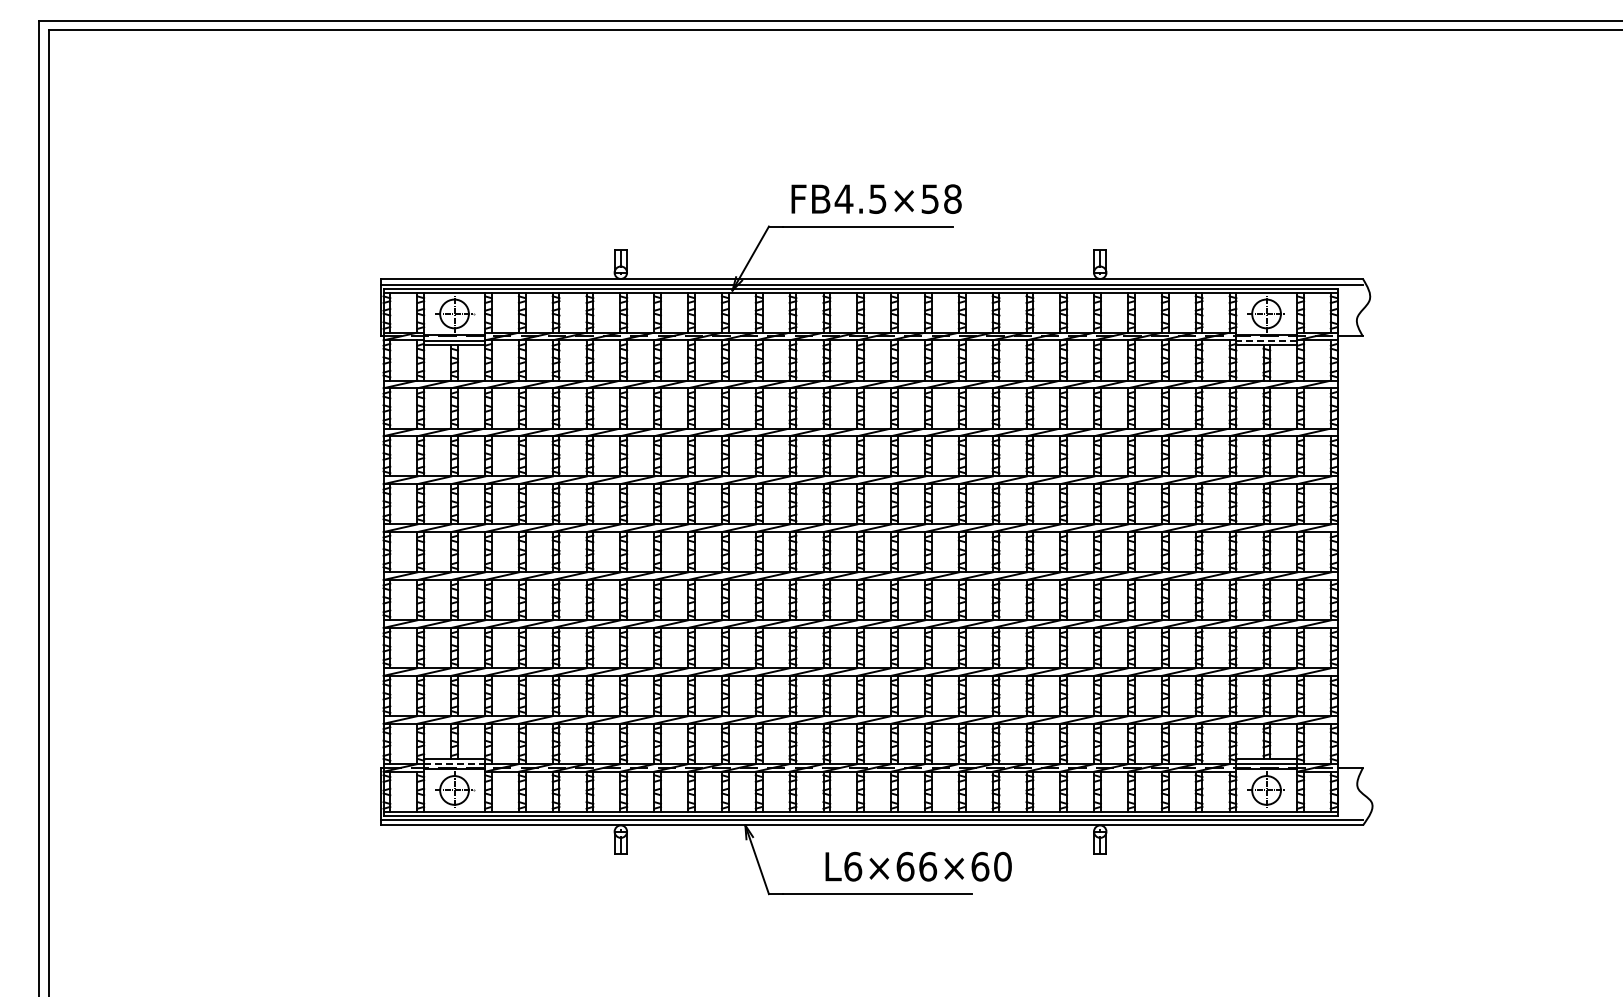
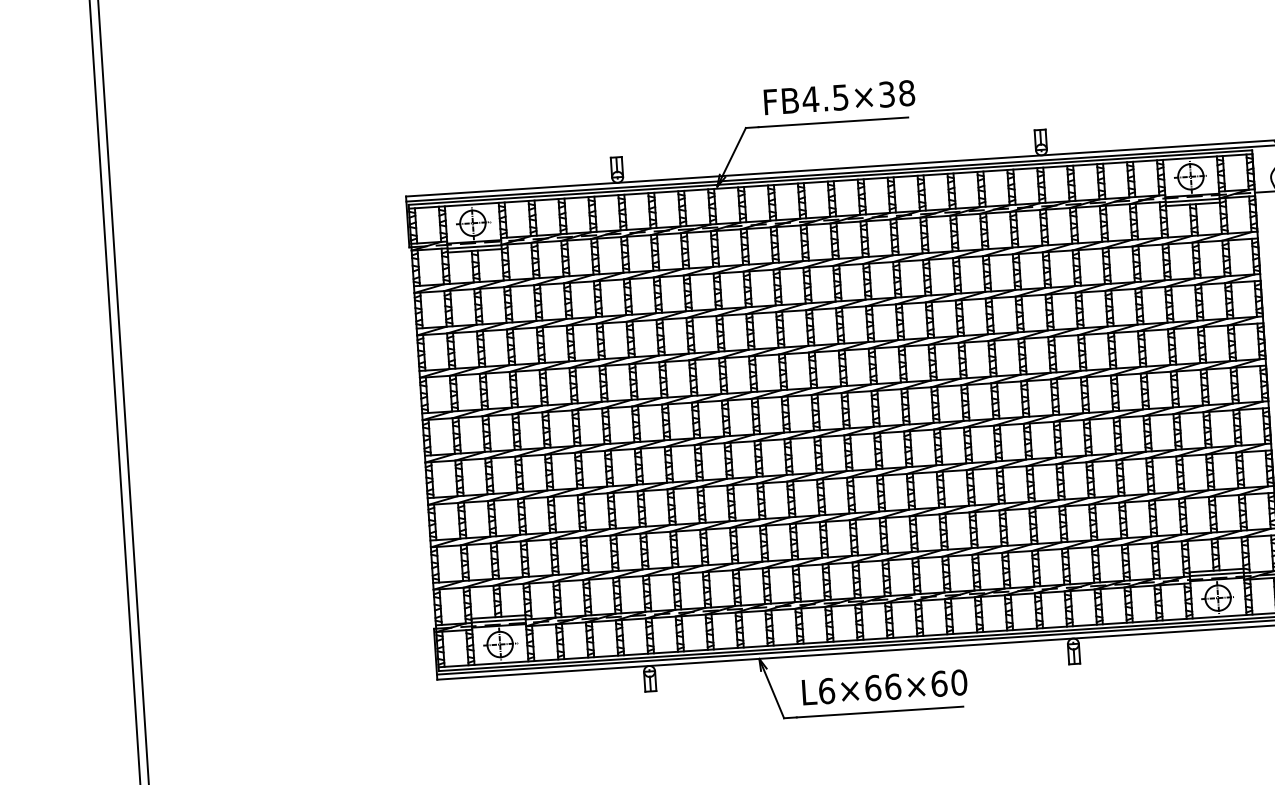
text: (930, 198) -> (887, 93), FB4.5×58 -> FB4.5×38
line: (1266, 340) -> (1192, 200), dashed -> solid
line: (455, 763) -> (499, 620), dashed -> solid
text: (918, 866) -> (884, 687), moved

